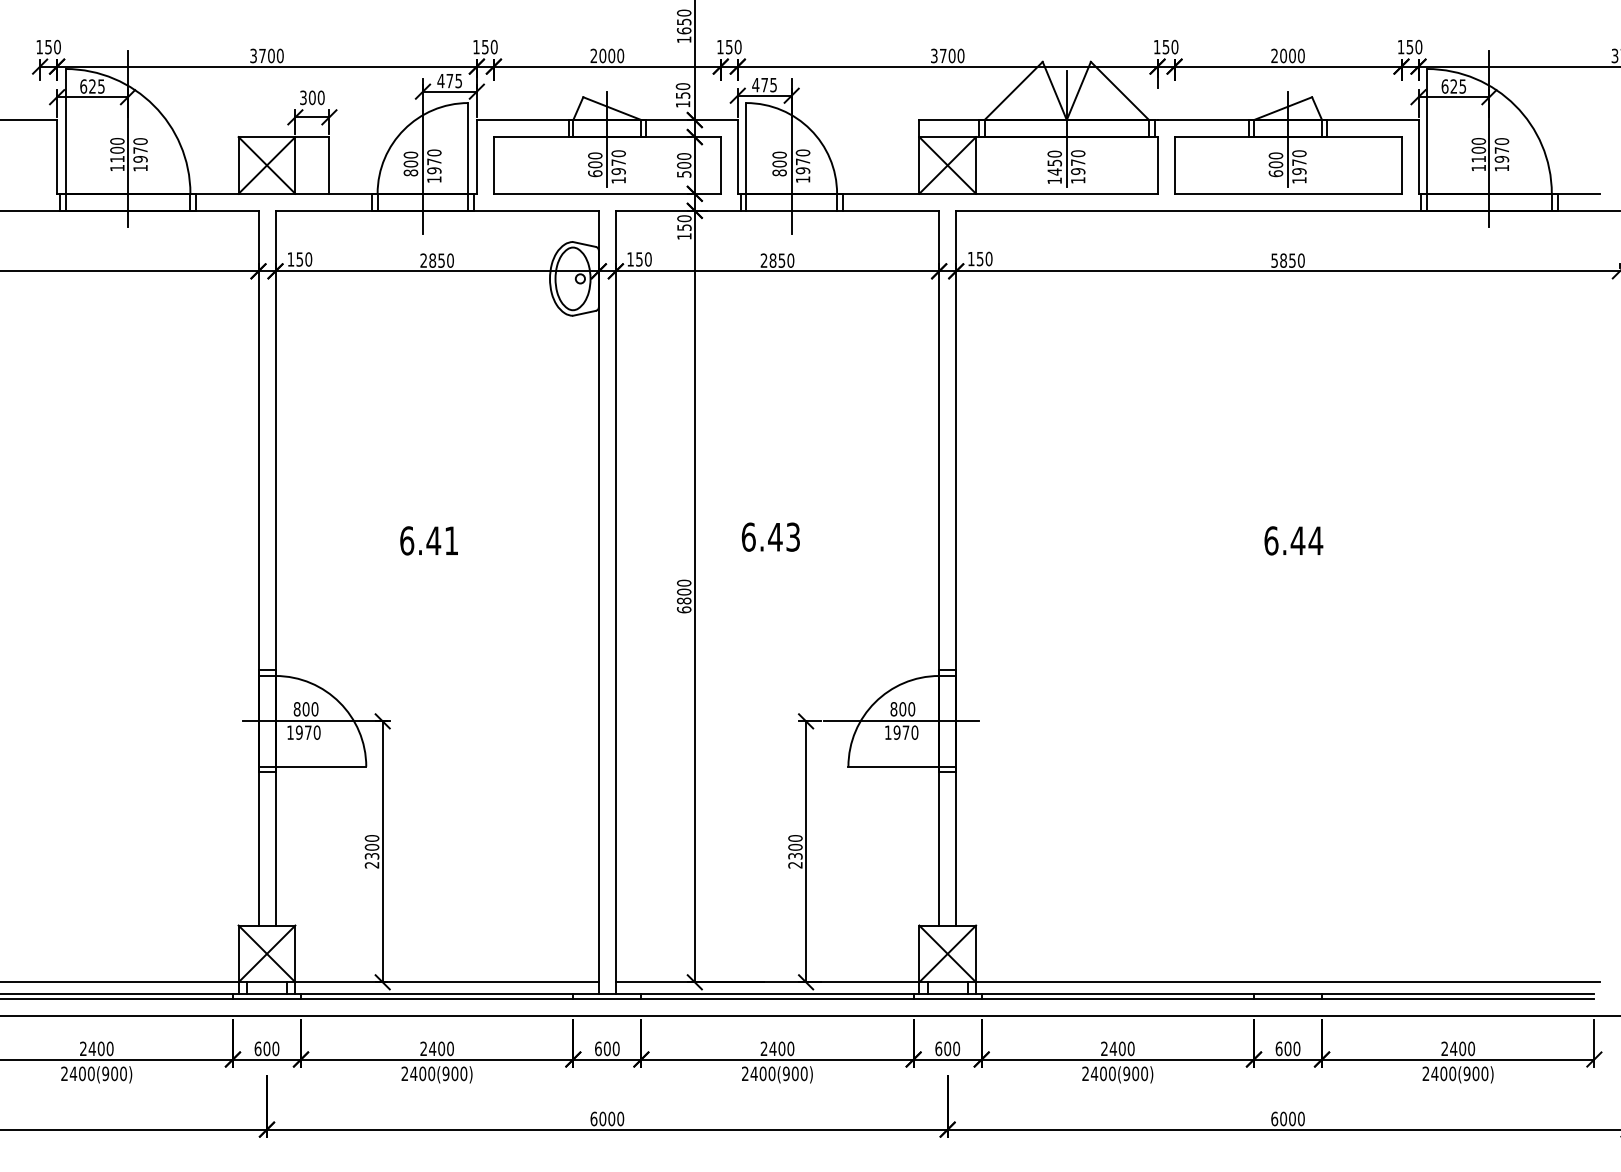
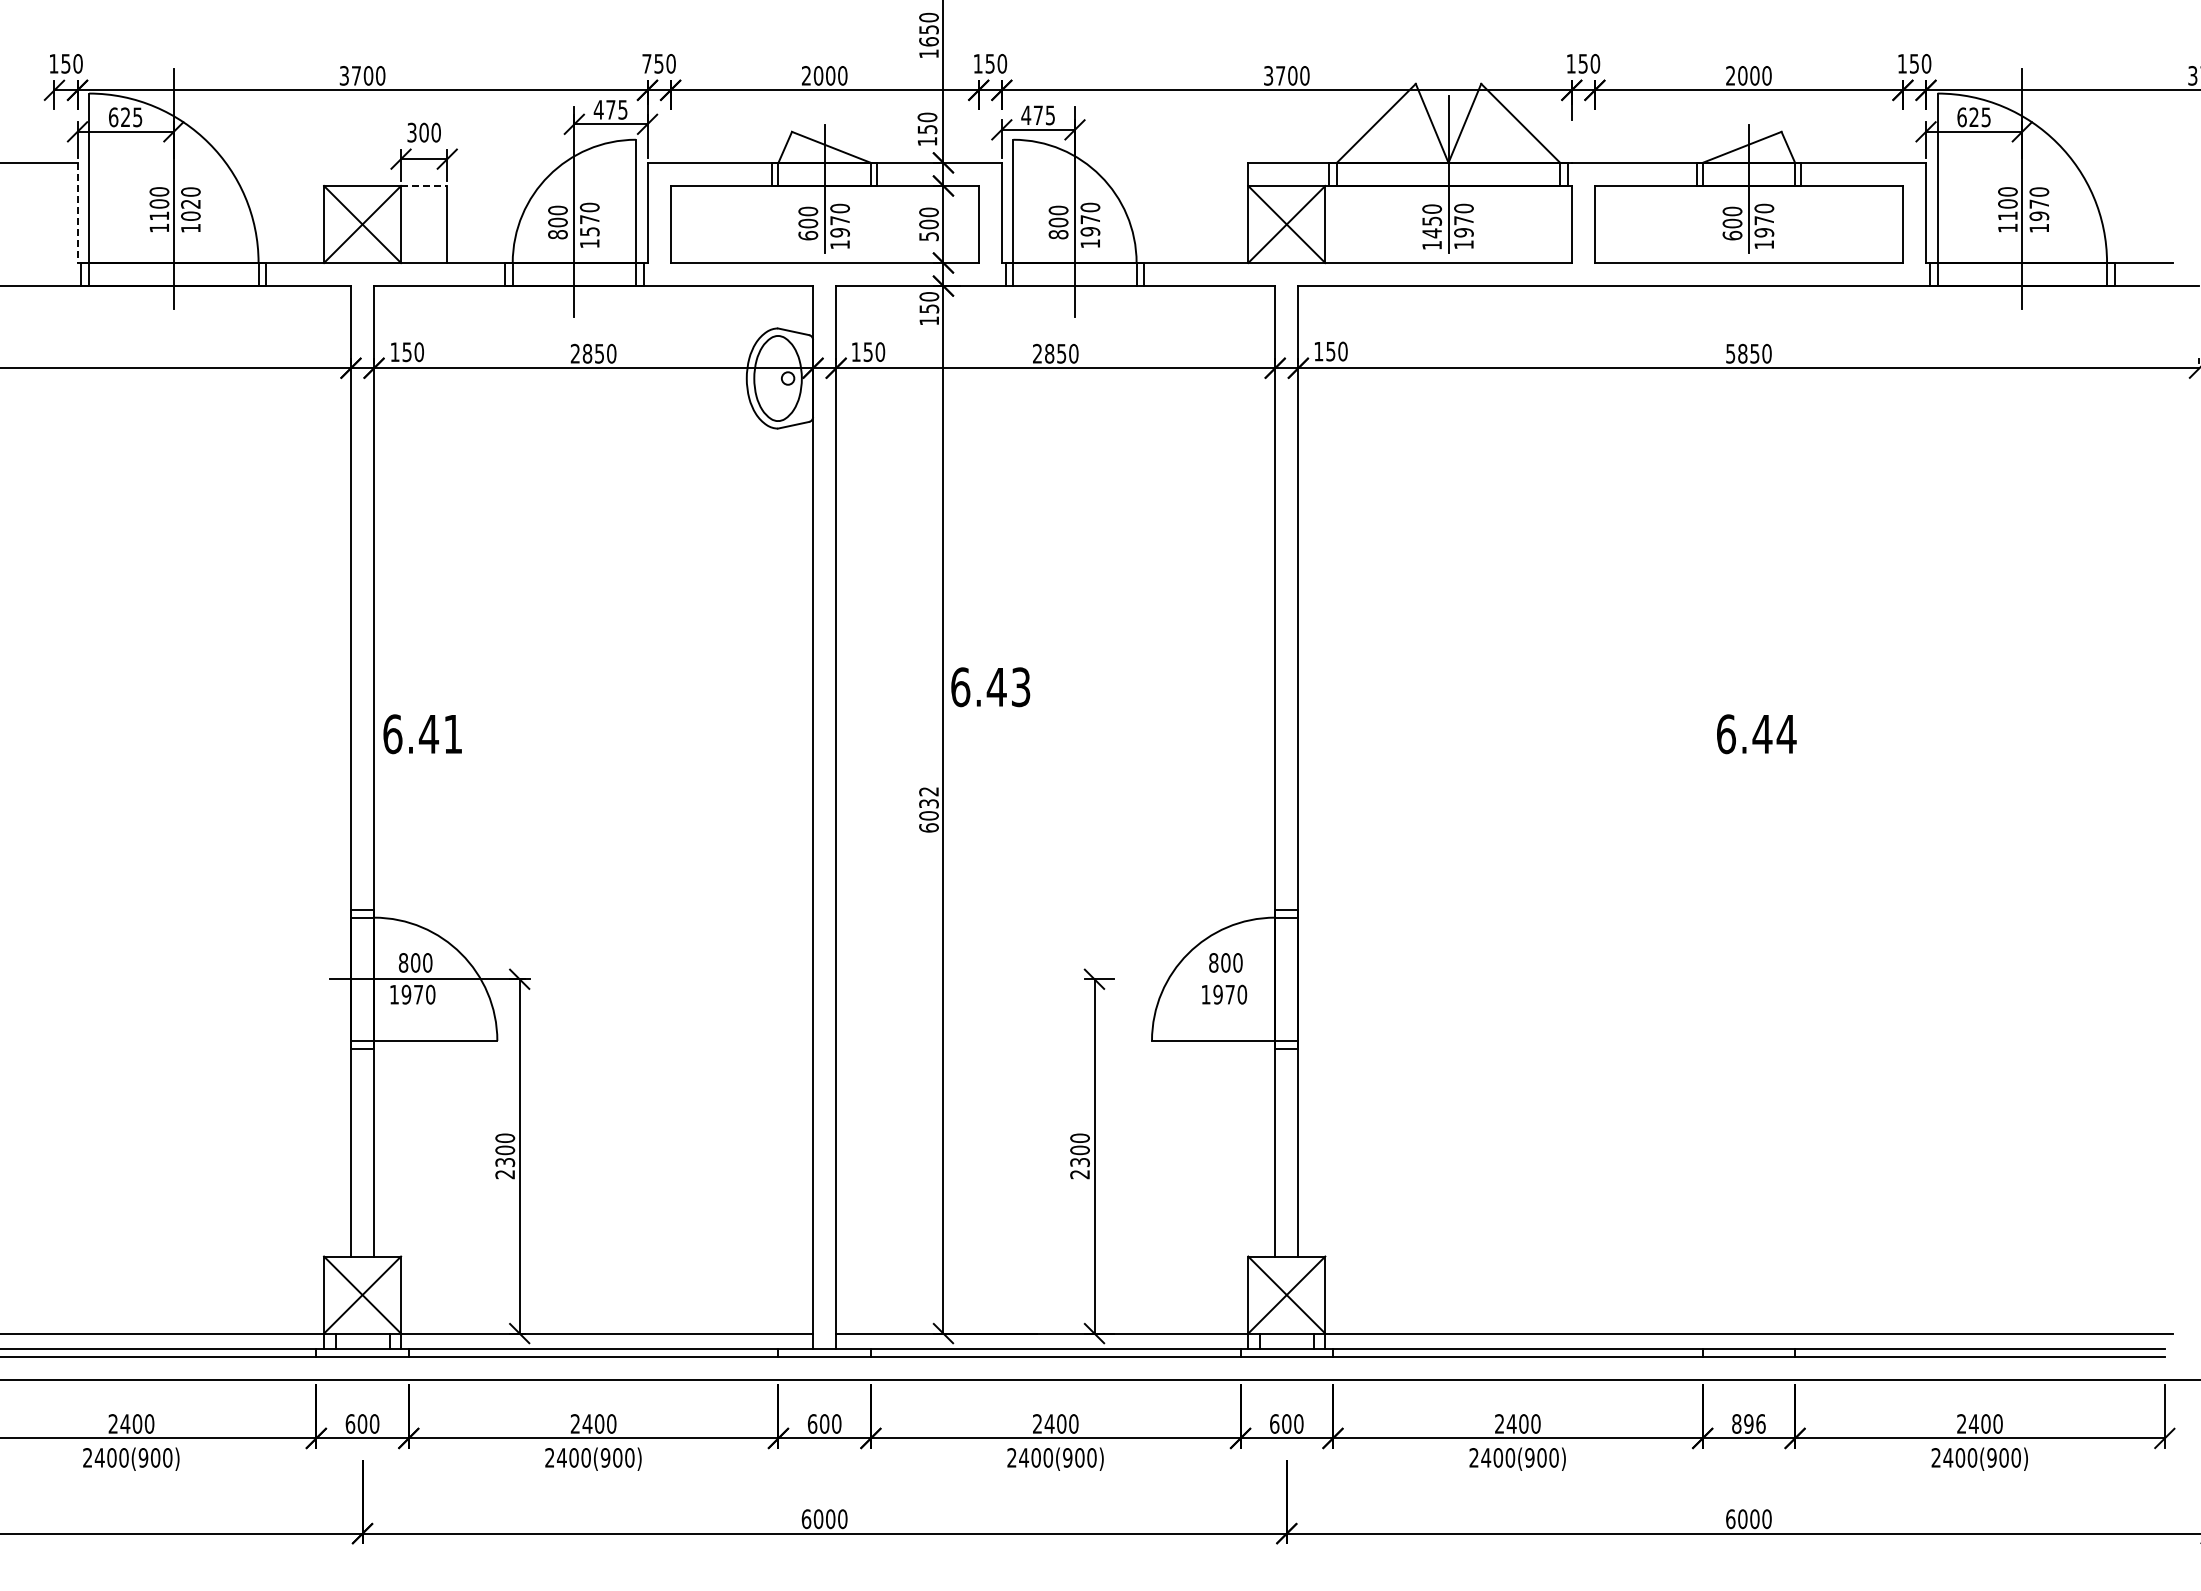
text: (476, 46) -> (646, 63), 150 -> 750
line: (312, 136) -> (424, 185), solid -> dashed
text: (140, 154) -> (190, 209), 1970 -> 1020
line: (57, 157) -> (77, 213), solid -> dashed
text: (434, 170) -> (589, 231), 1970 -> 1570
text: (770, 537) -> (990, 687), moved
text: (428, 541) -> (422, 734), moved
text: (683, 591) -> (928, 803), 6800 -> 6032
line: (901, 721) -> (1224, 979), removed
text: (1287, 1048) -> (1748, 1423), 600 -> 896

